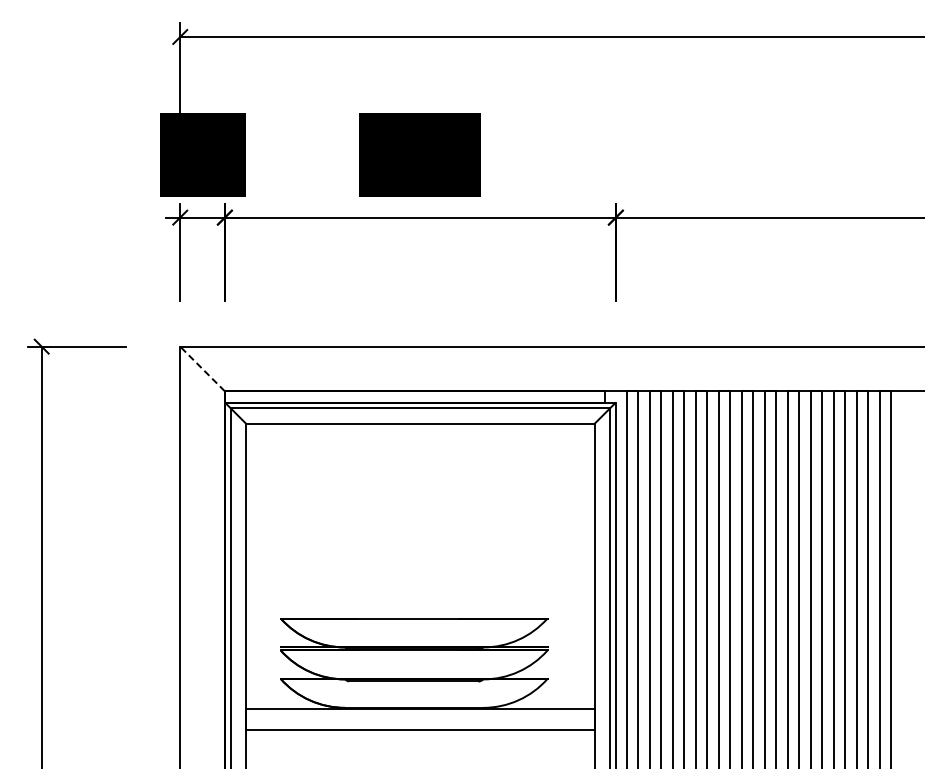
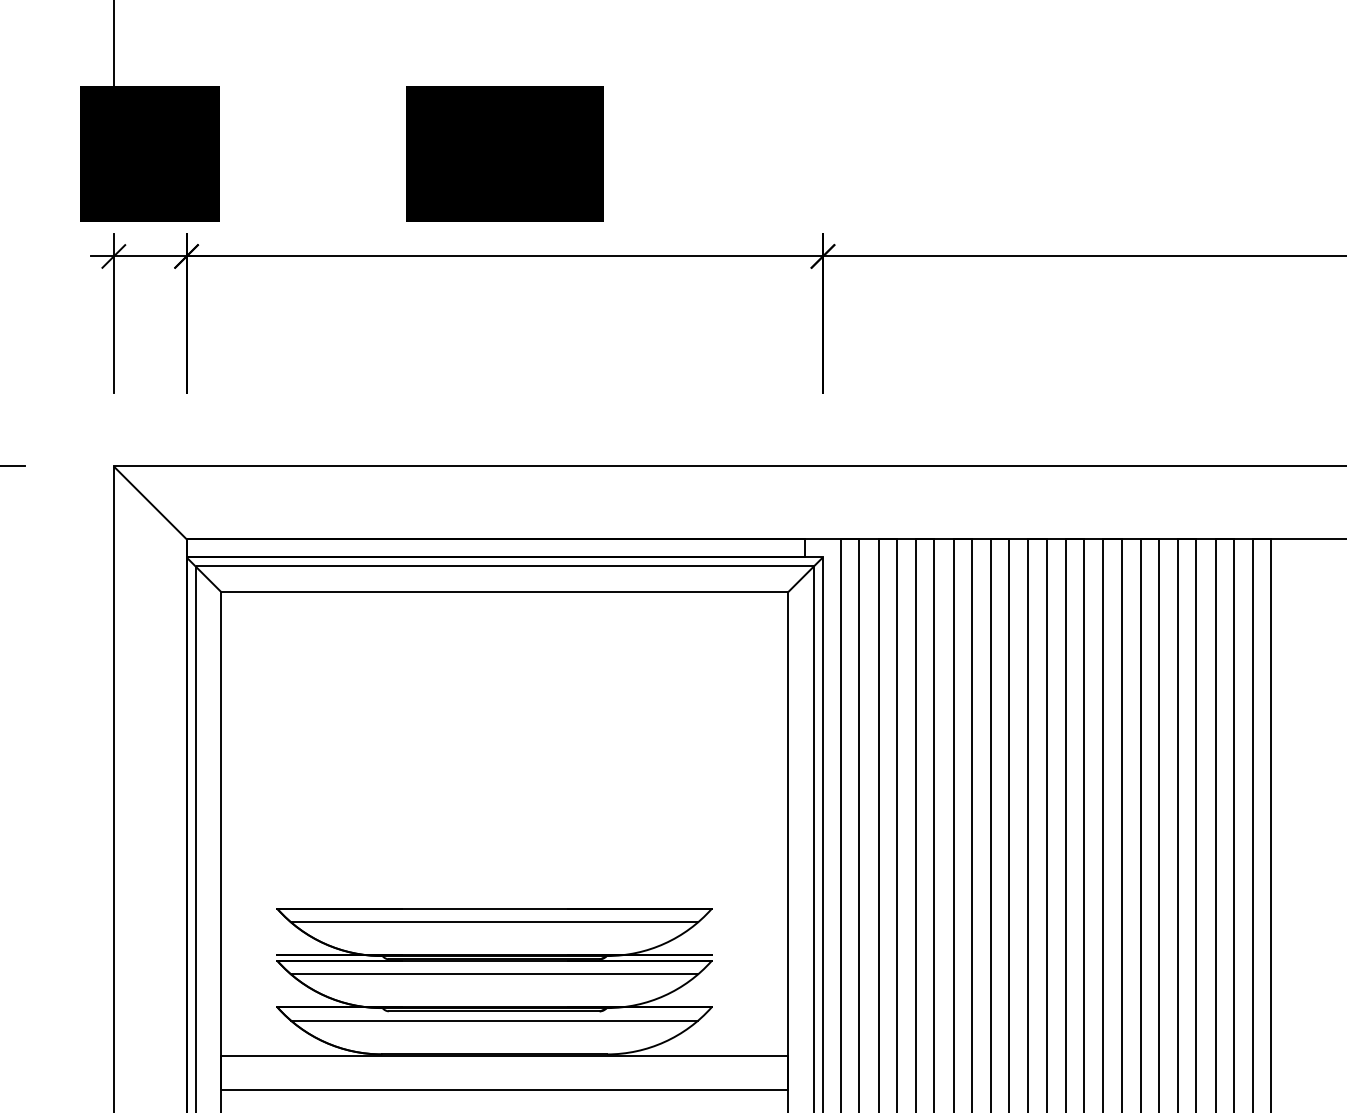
line: (202, 369) -> (150, 503), dashed -> solid
line: (414, 626) -> (495, 921), added
line: (414, 658) -> (495, 974), added
line: (414, 687) -> (495, 1021), added

